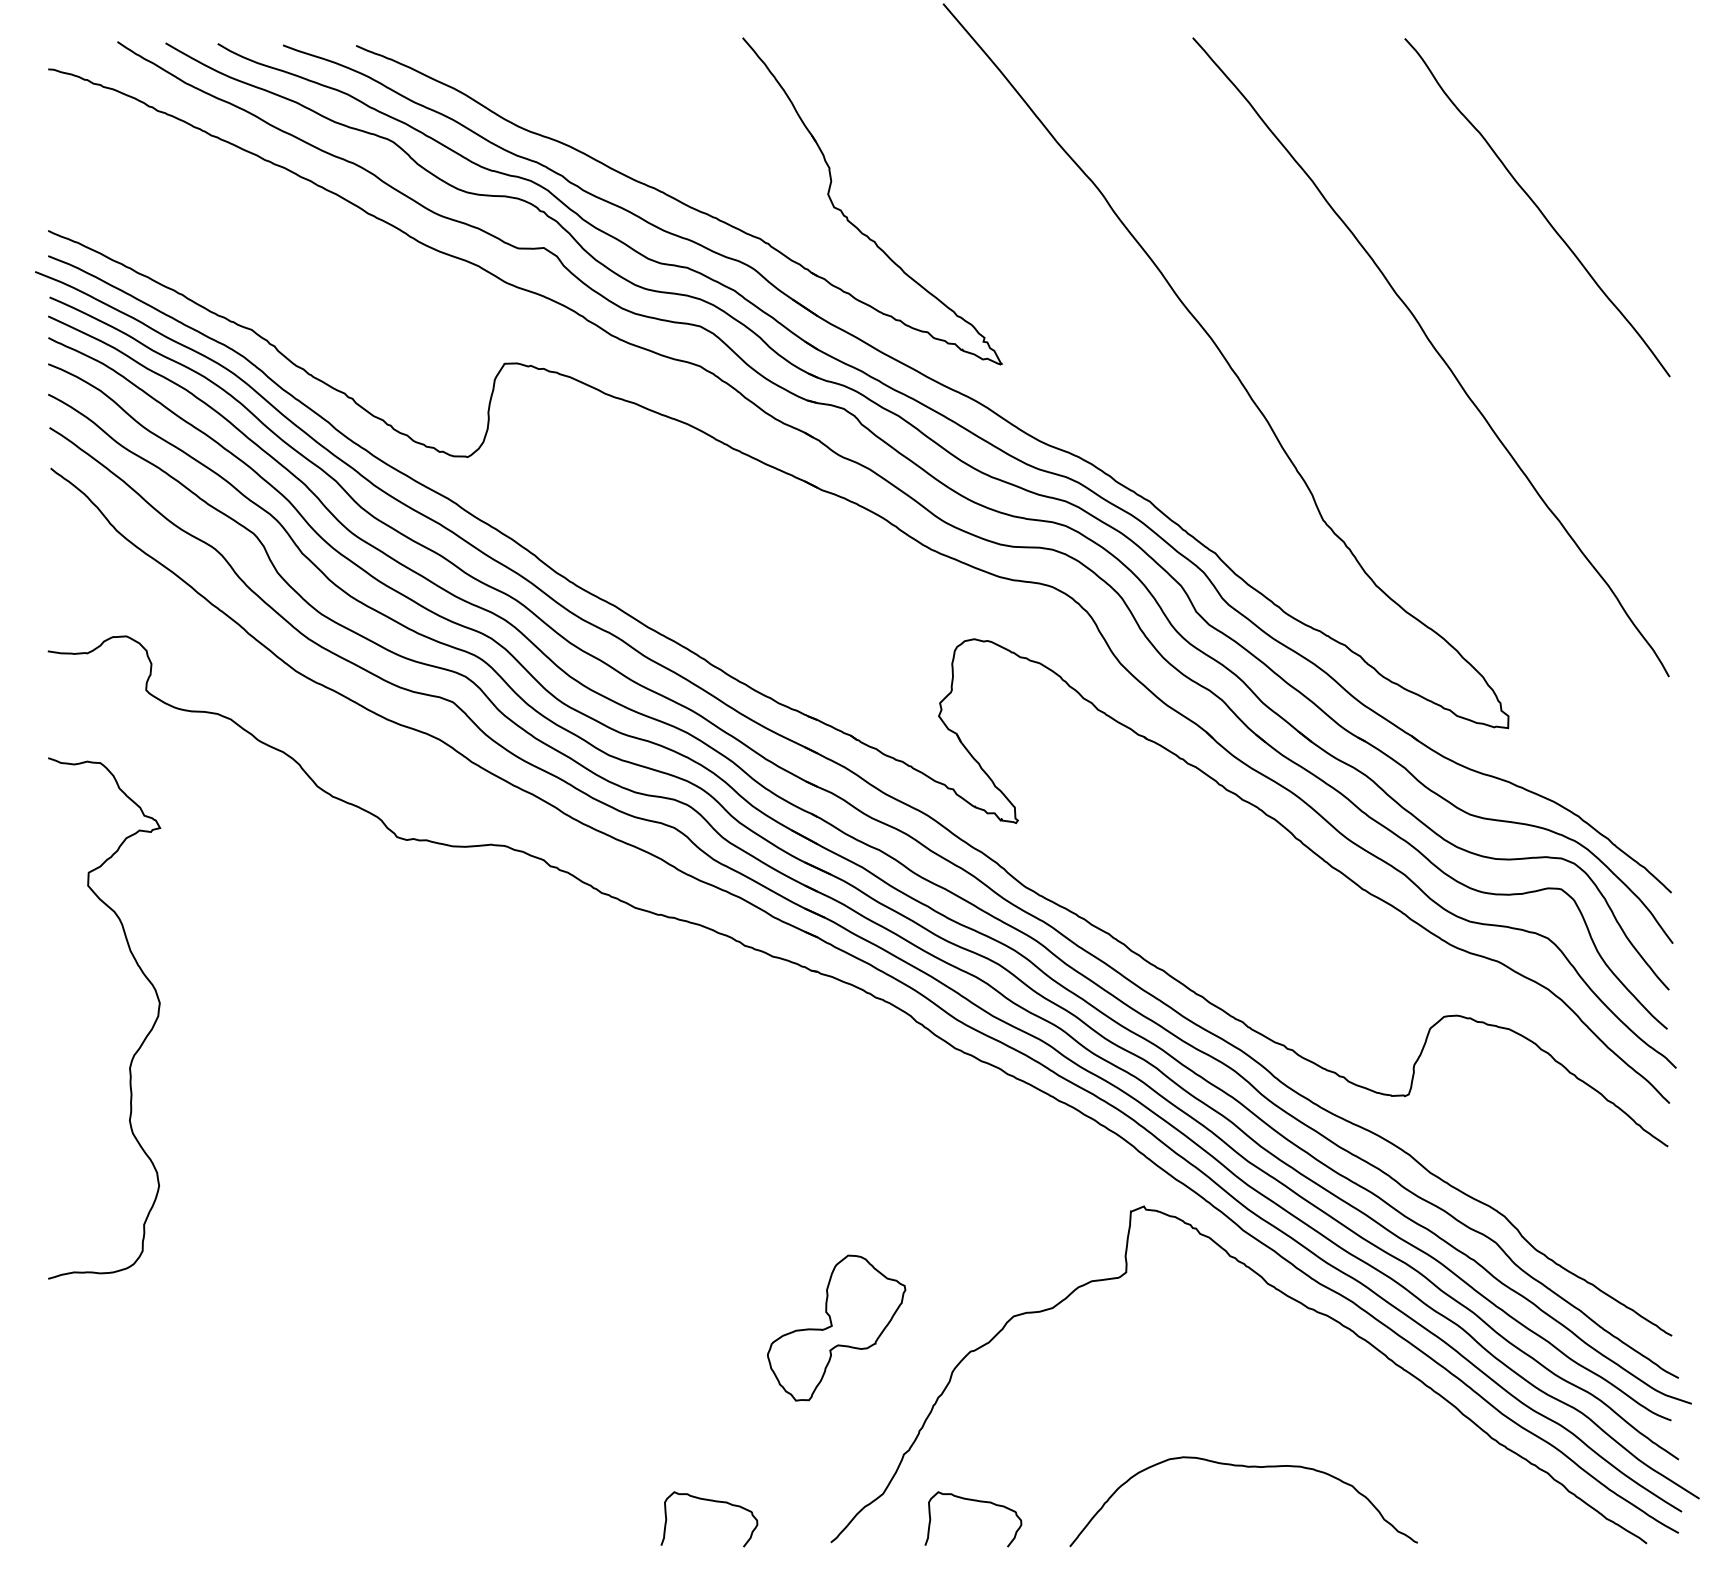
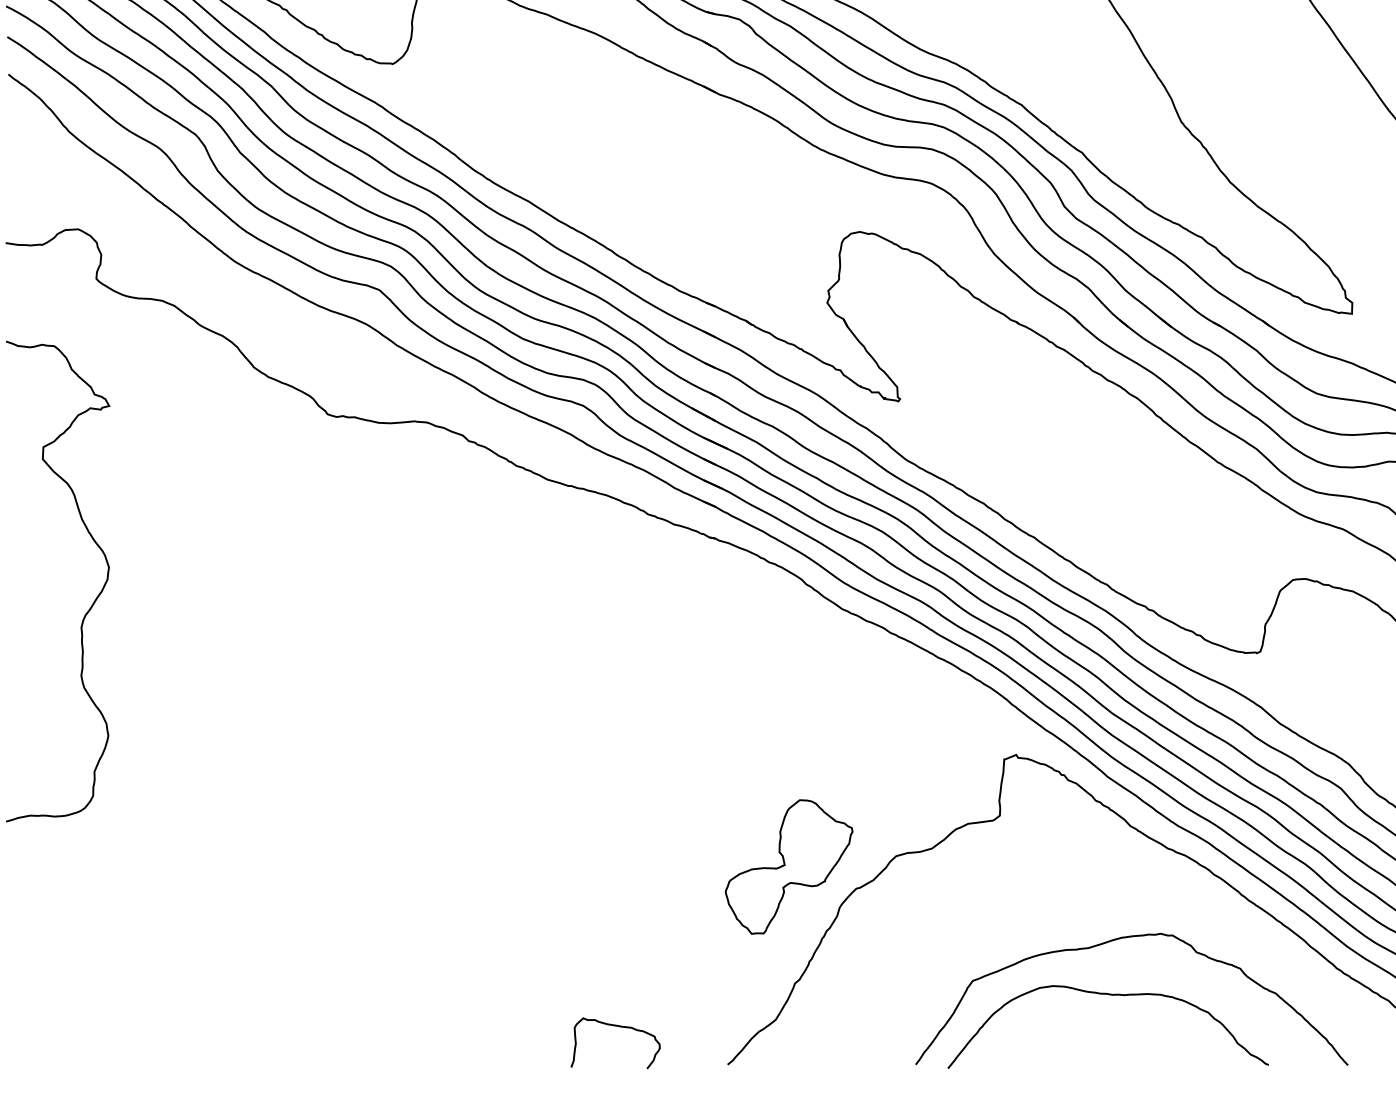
part: (836, 1327) -> (789, 866), moved
curve: (1253, 1407) -> (1117, 940), added
curve: (973, 1501) -> (859, 1026), removed

